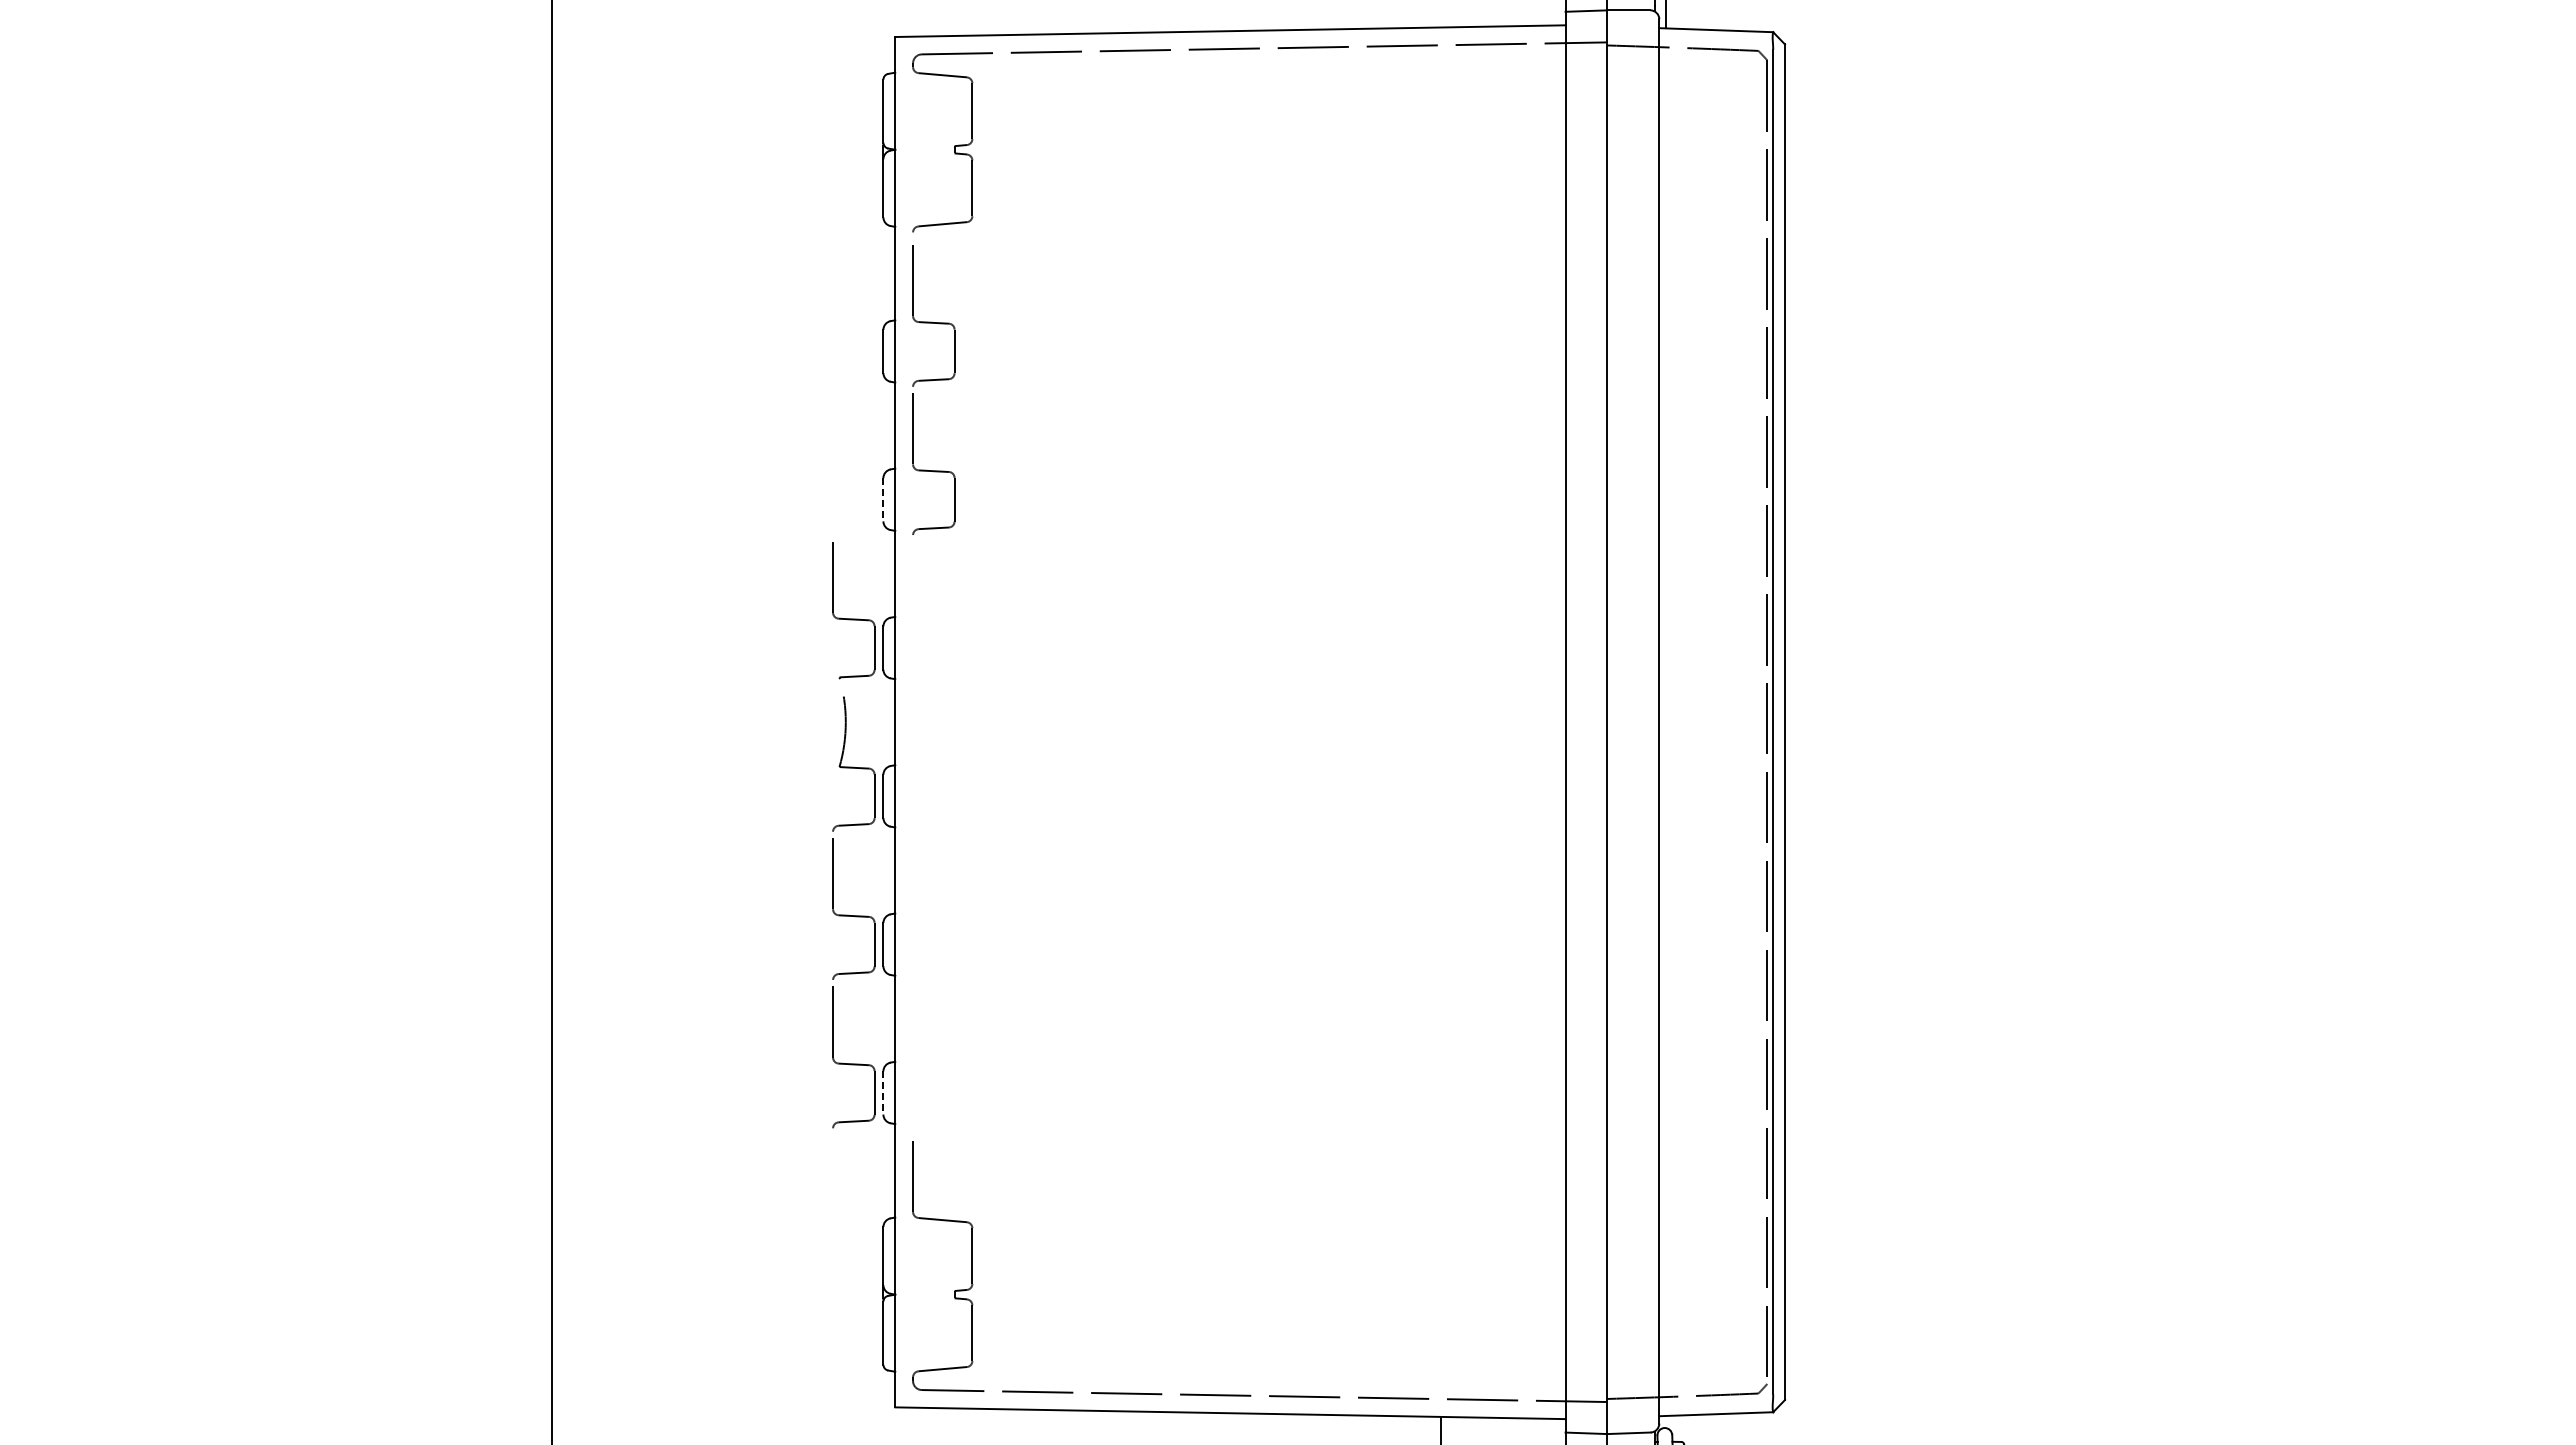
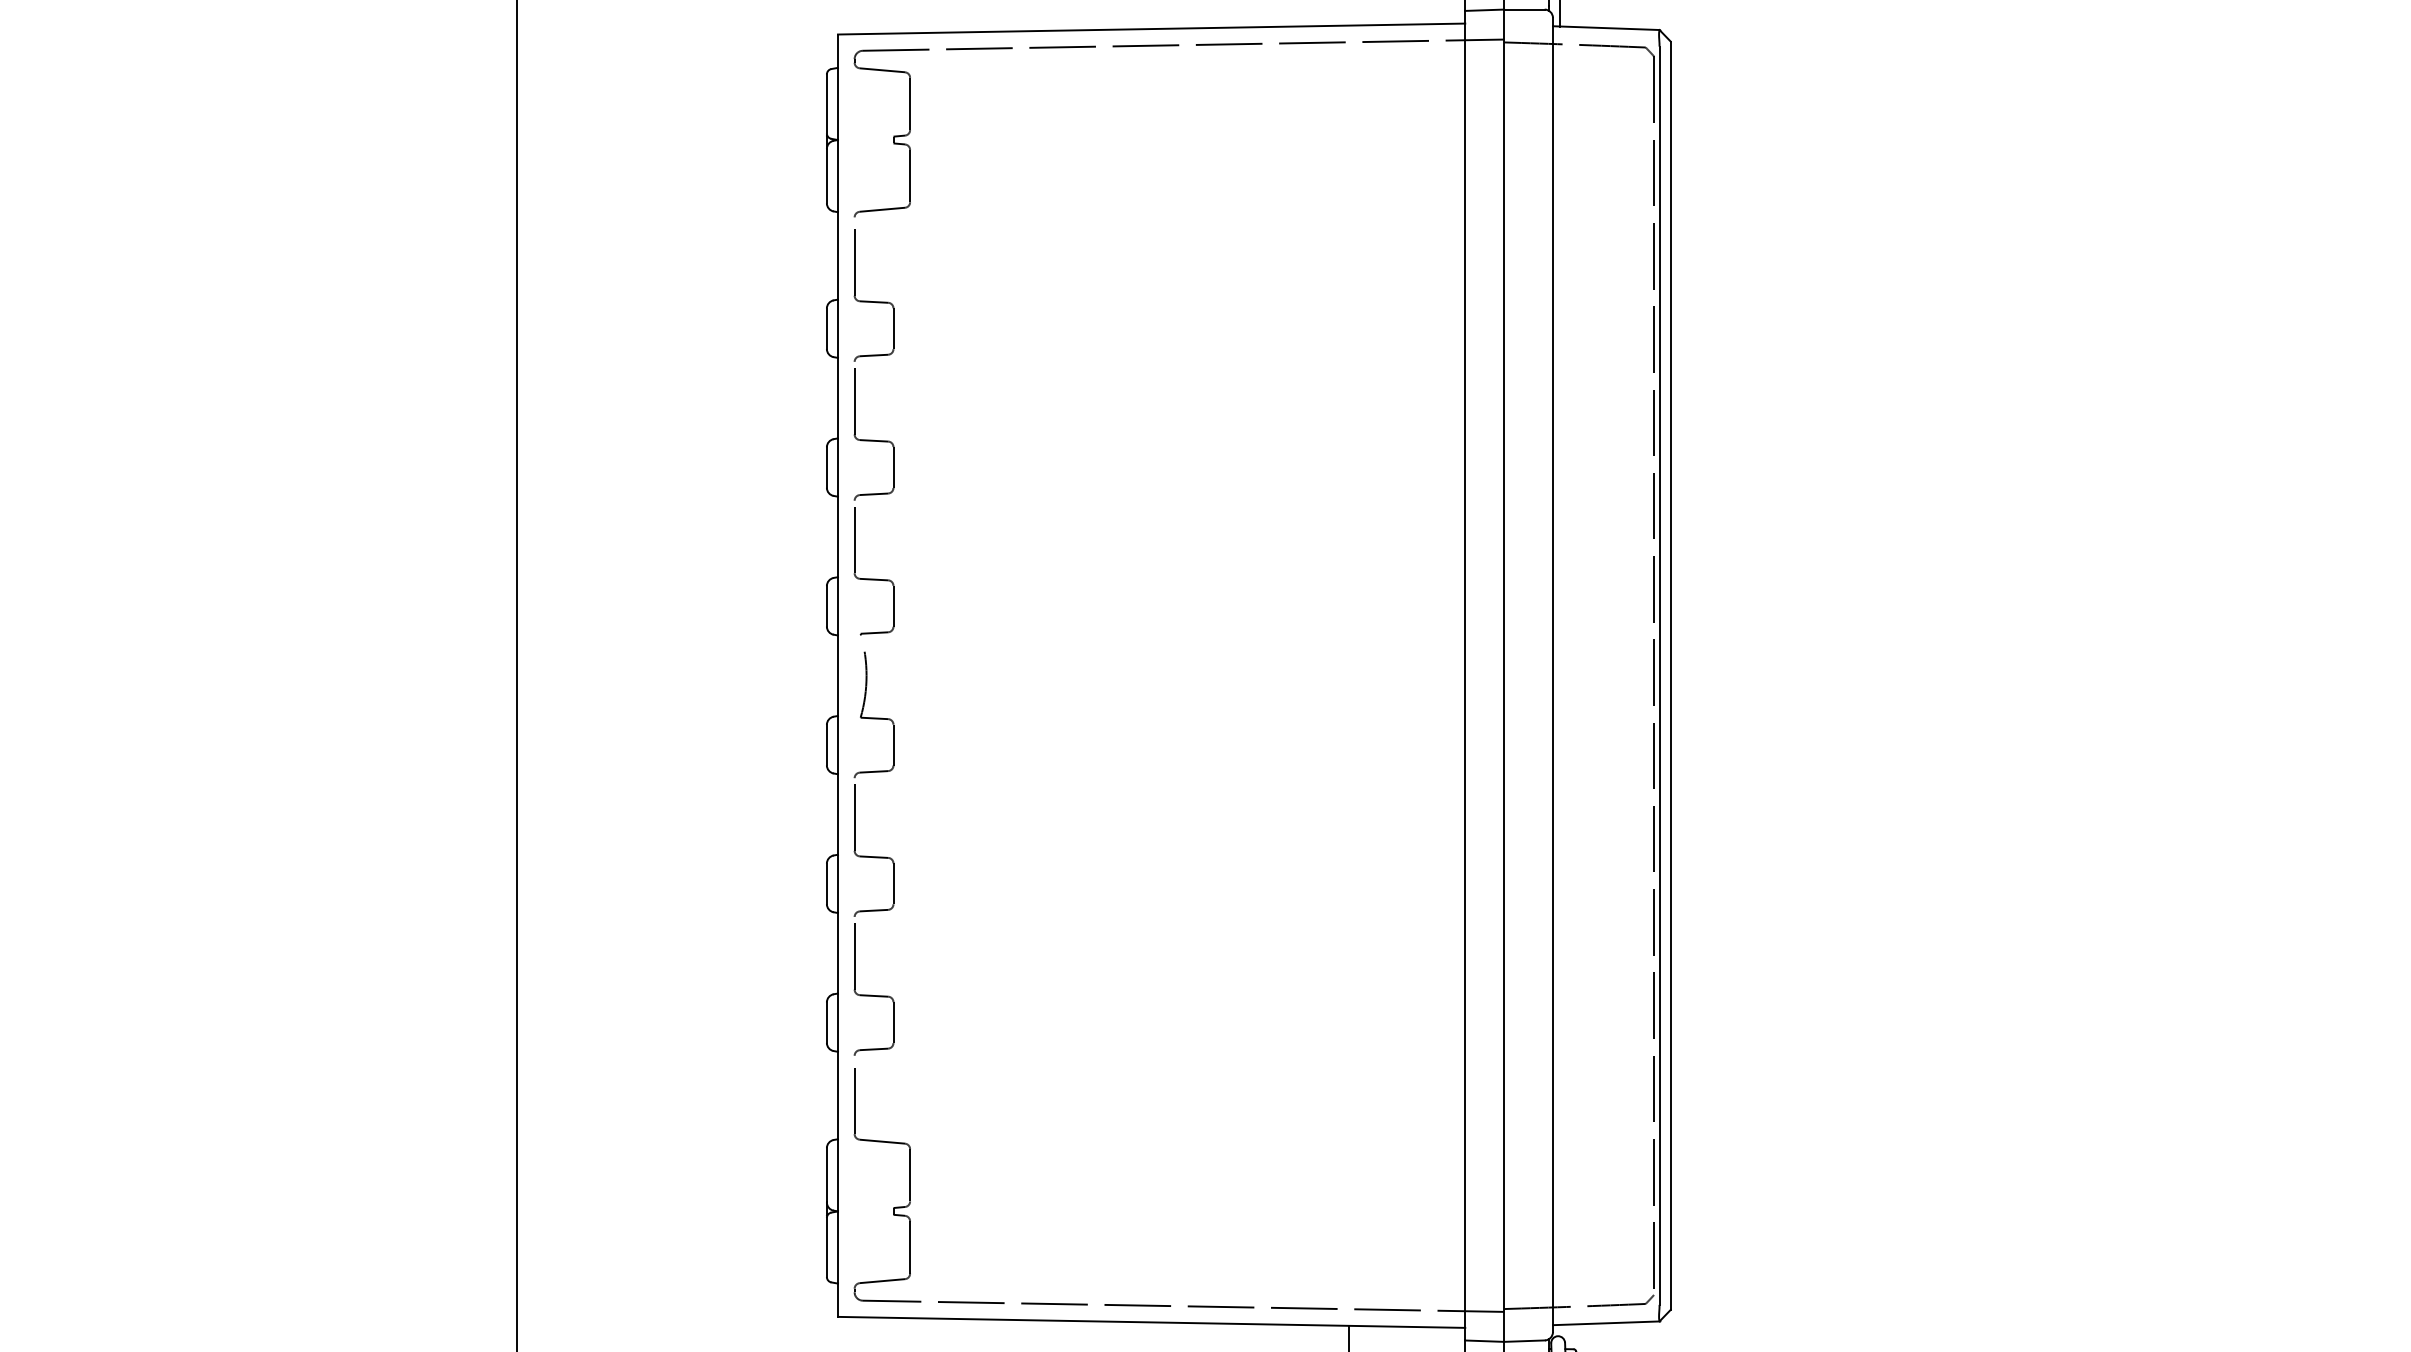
line: (883, 499) -> (826, 467), dashed -> solid
part: (849, 826) -> (870, 773), moved
line: (883, 1092) -> (826, 1022), dashed -> solid

